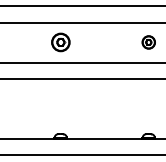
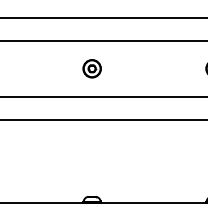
part: (60, 42) -> (91, 68), size x0.71

